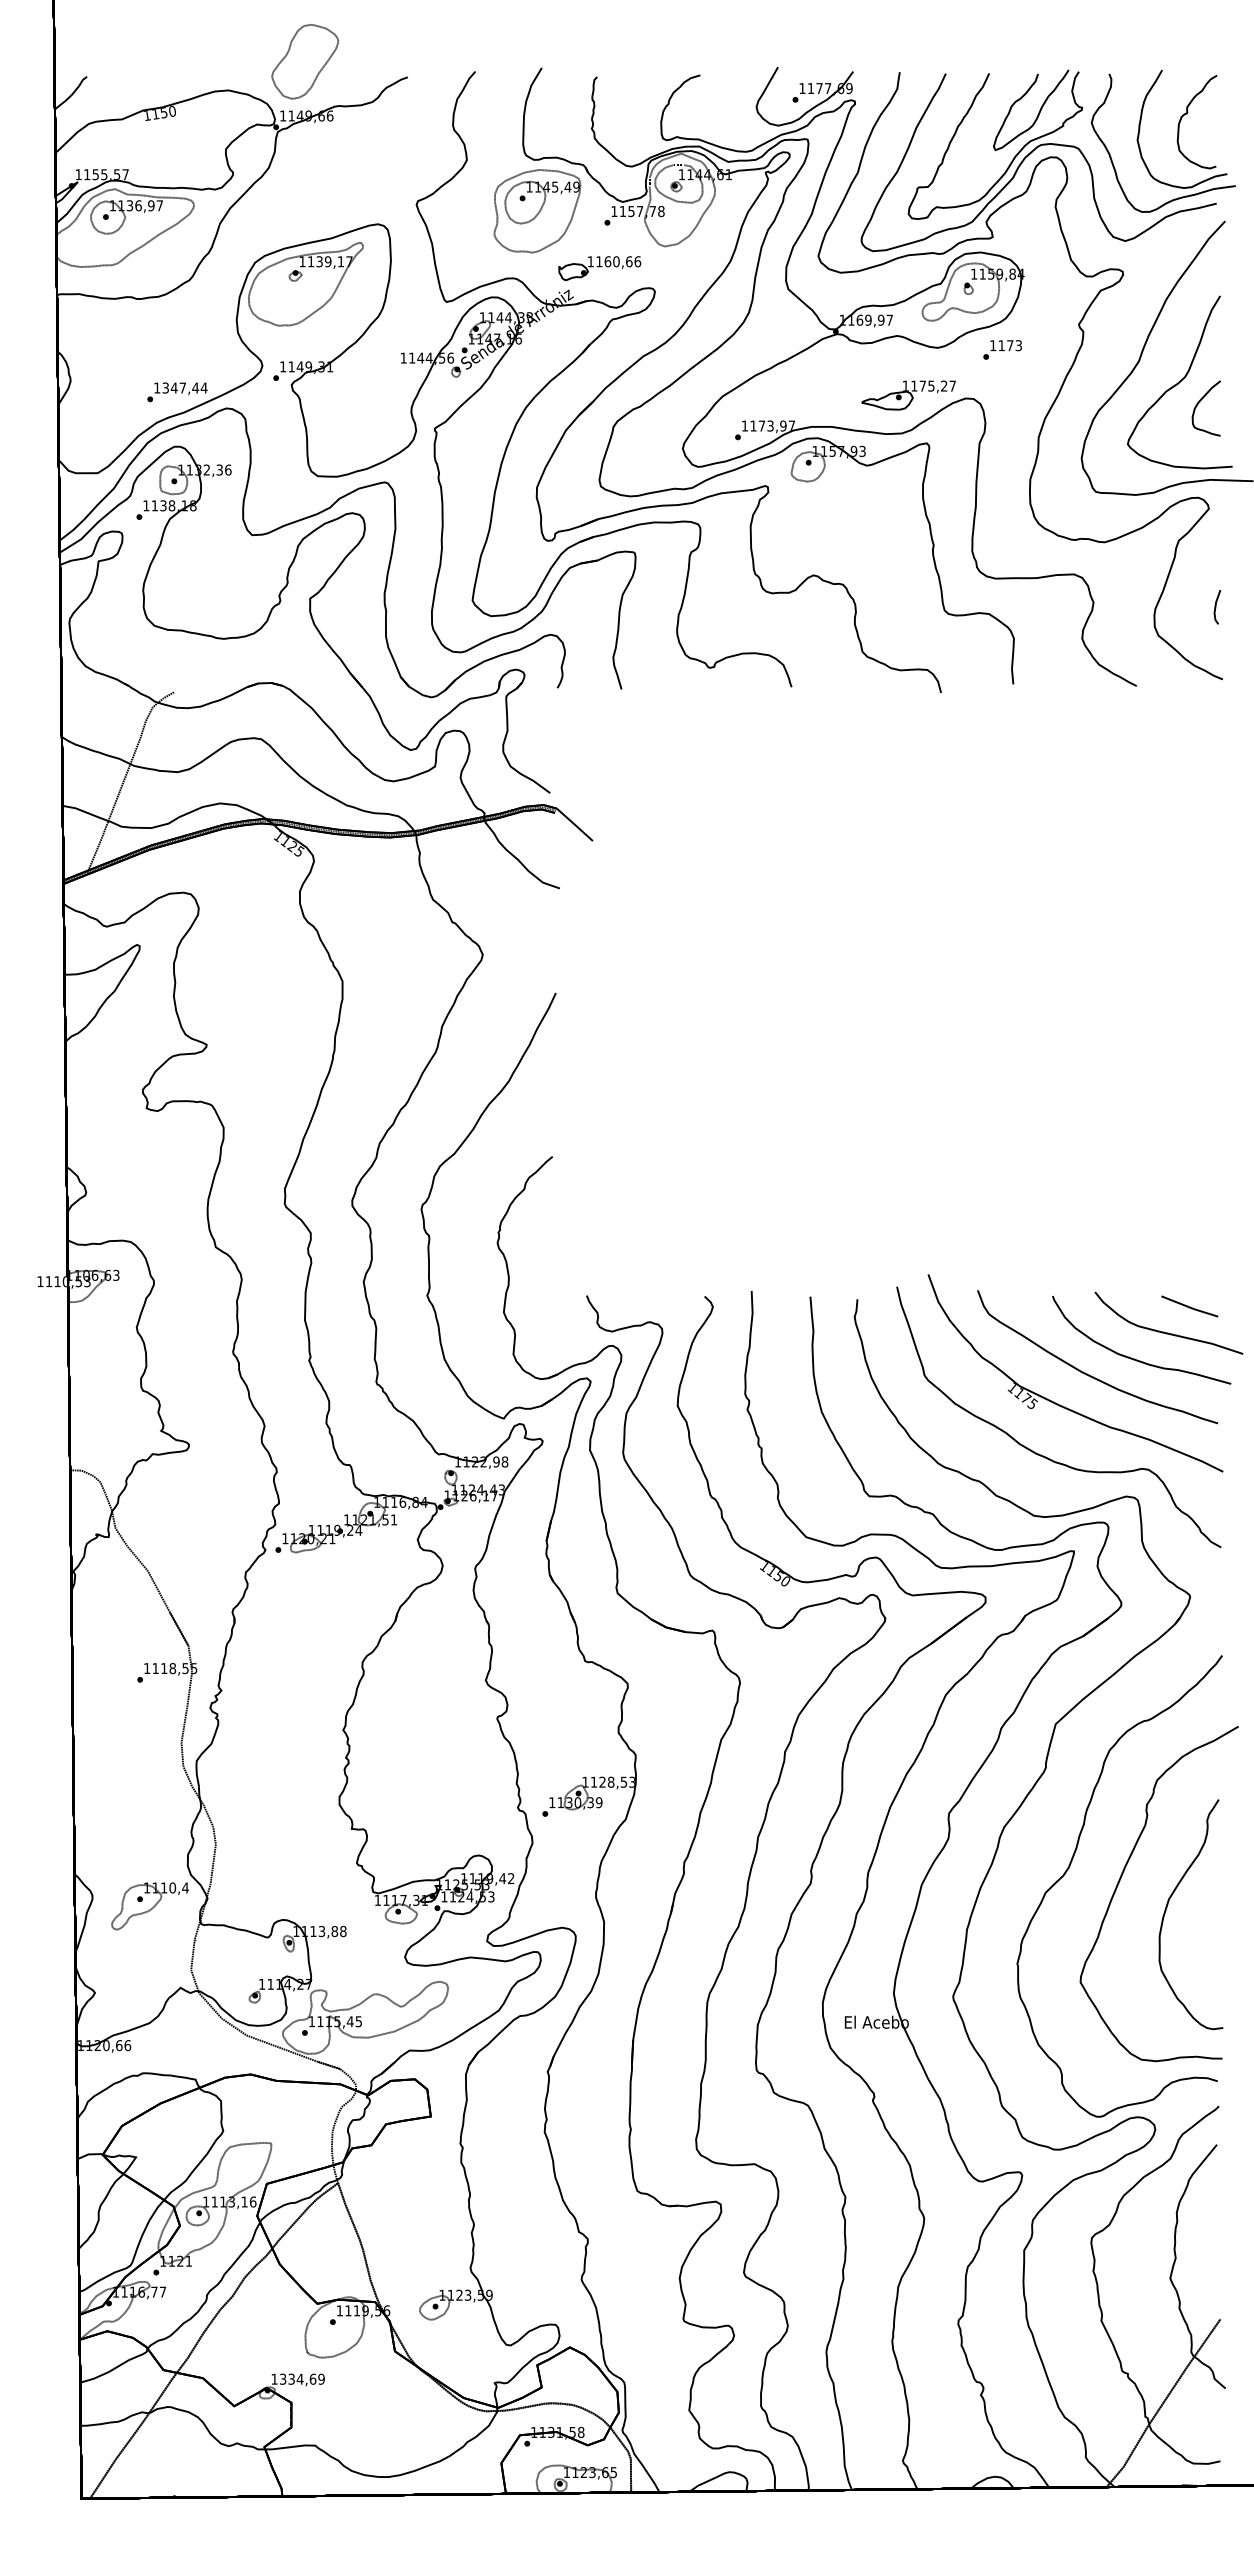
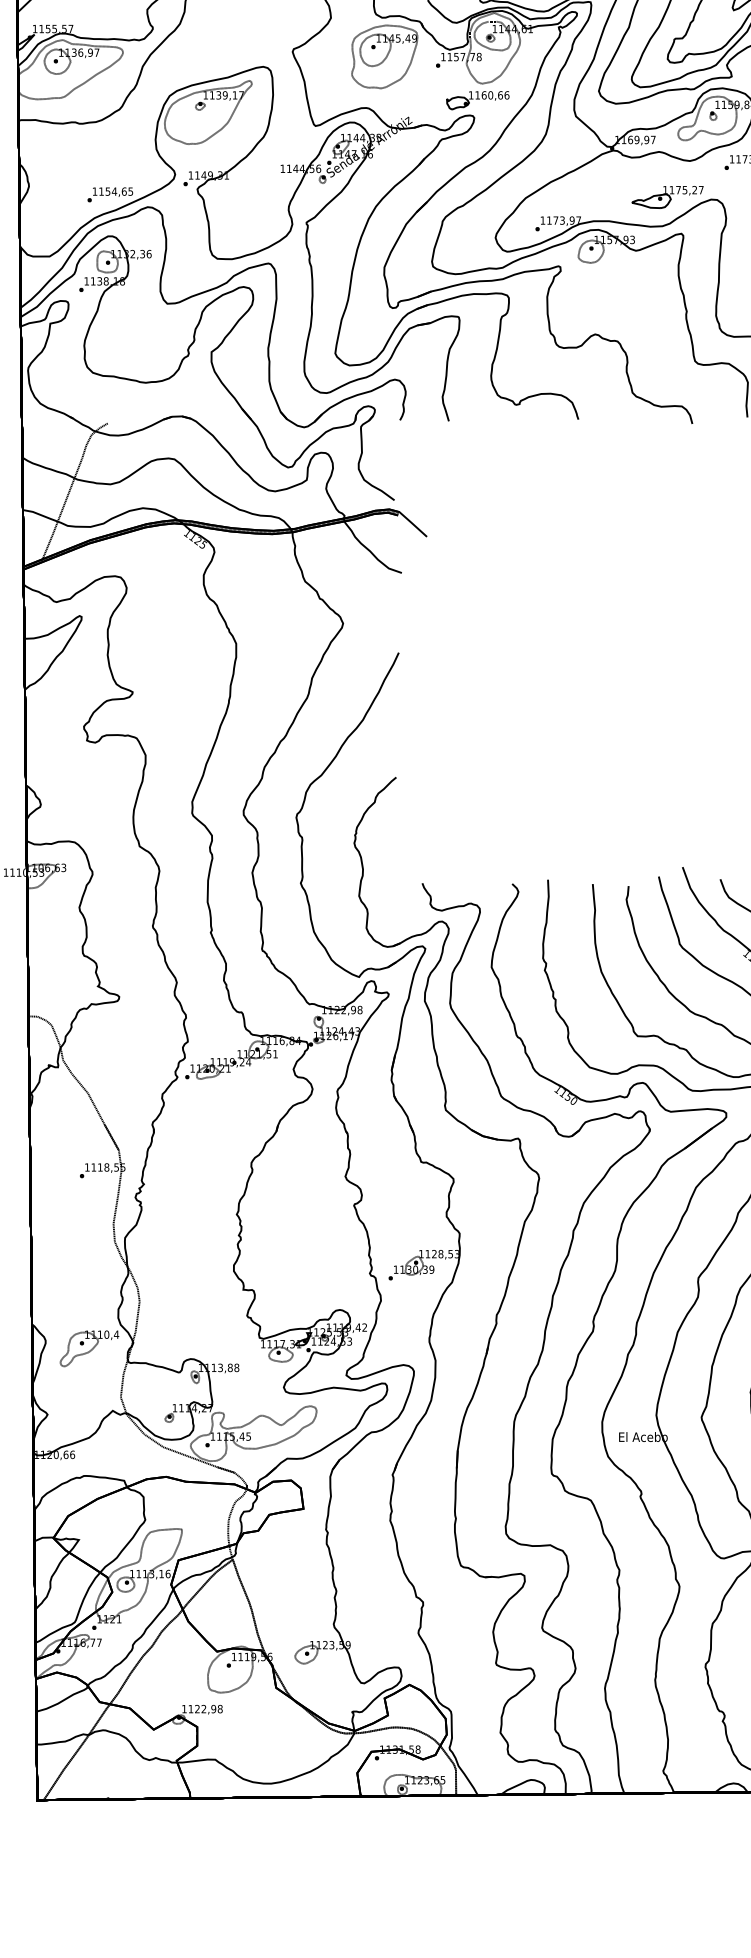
part: (599, 268) -> (477, 100), moved
text: (184, 387) -> (115, 191), 1347,44 -> 1154,65
text: (302, 2378) -> (205, 1708), 1334,69 -> 1122,98

